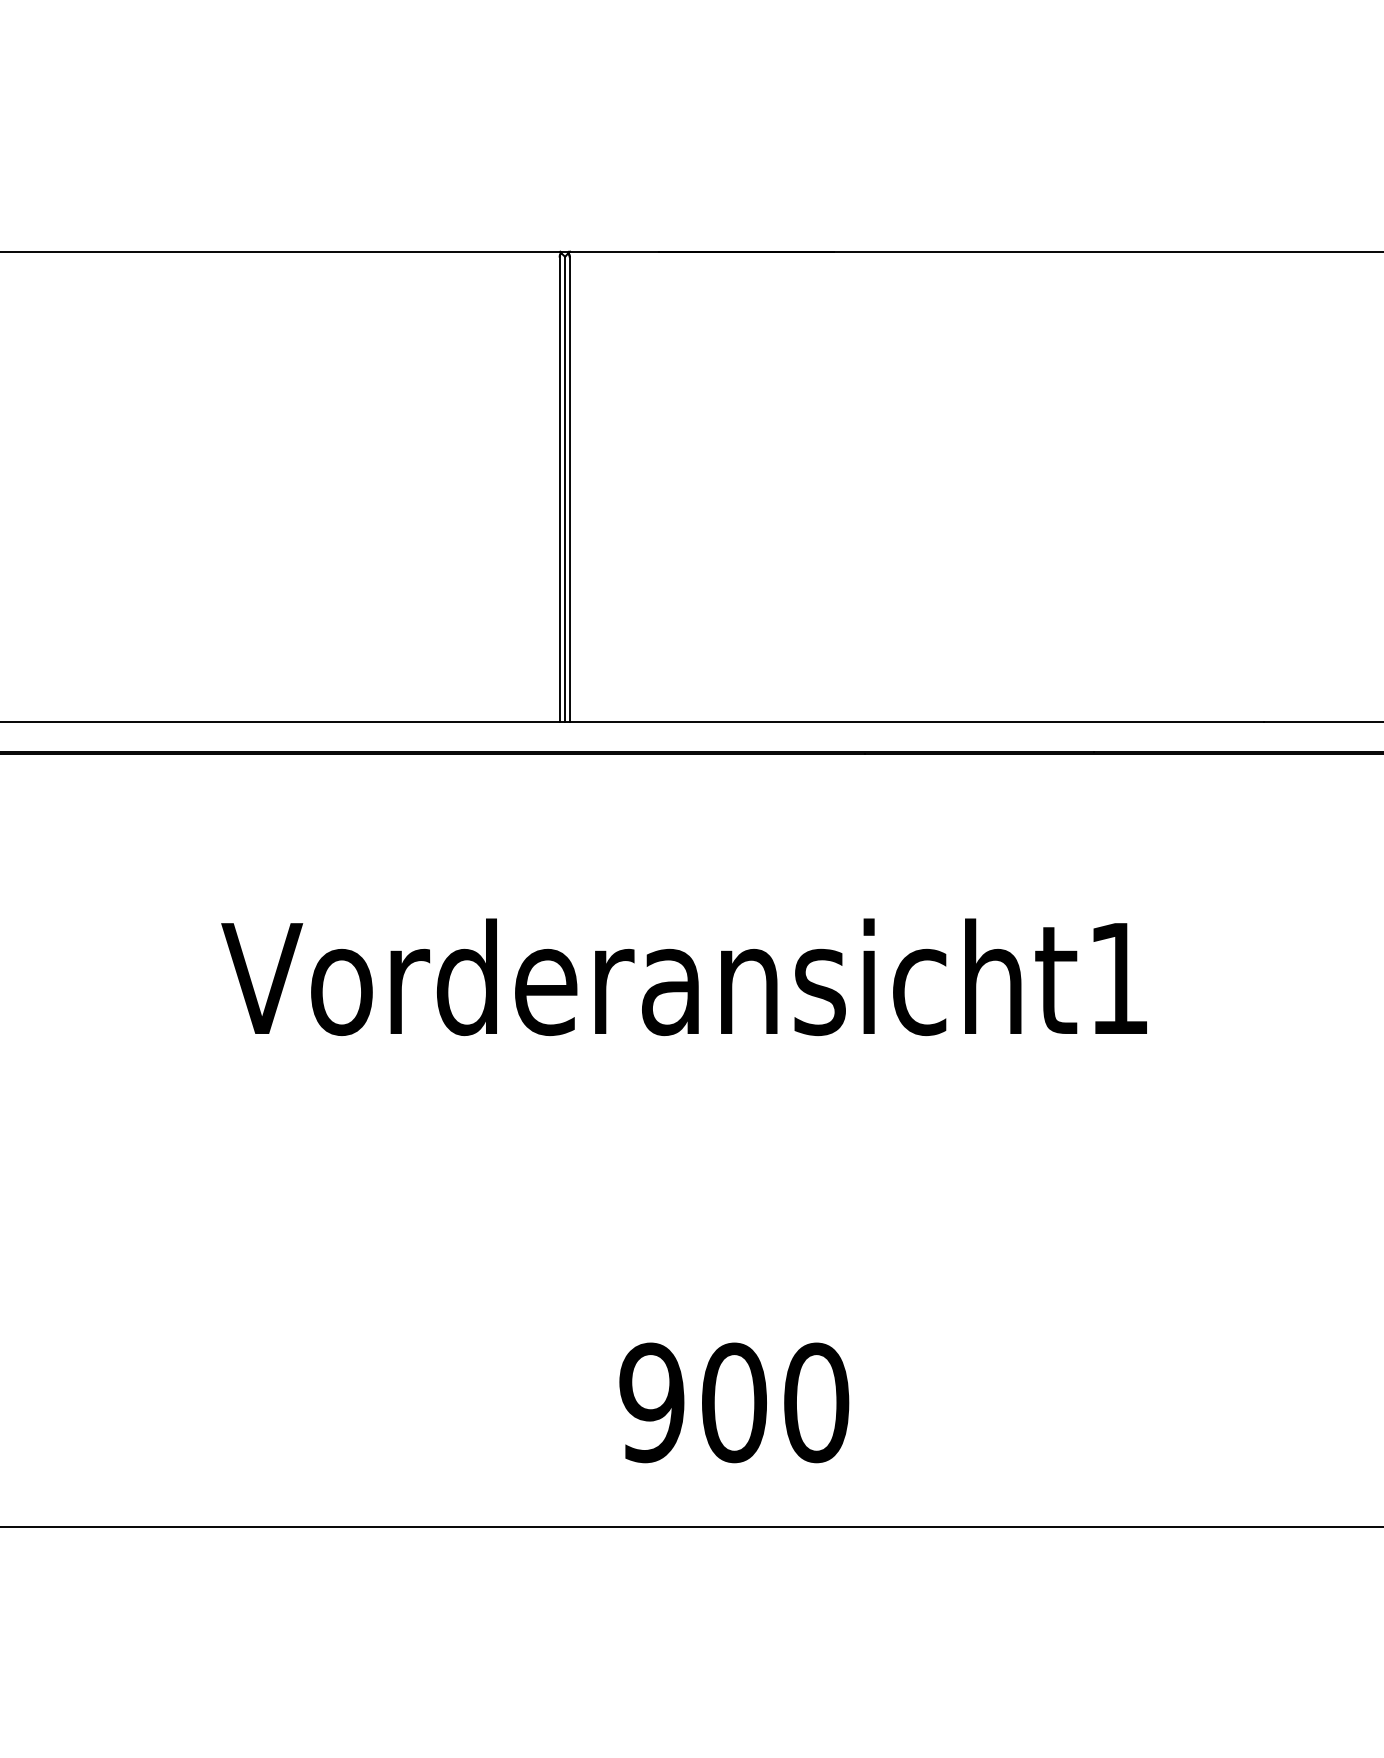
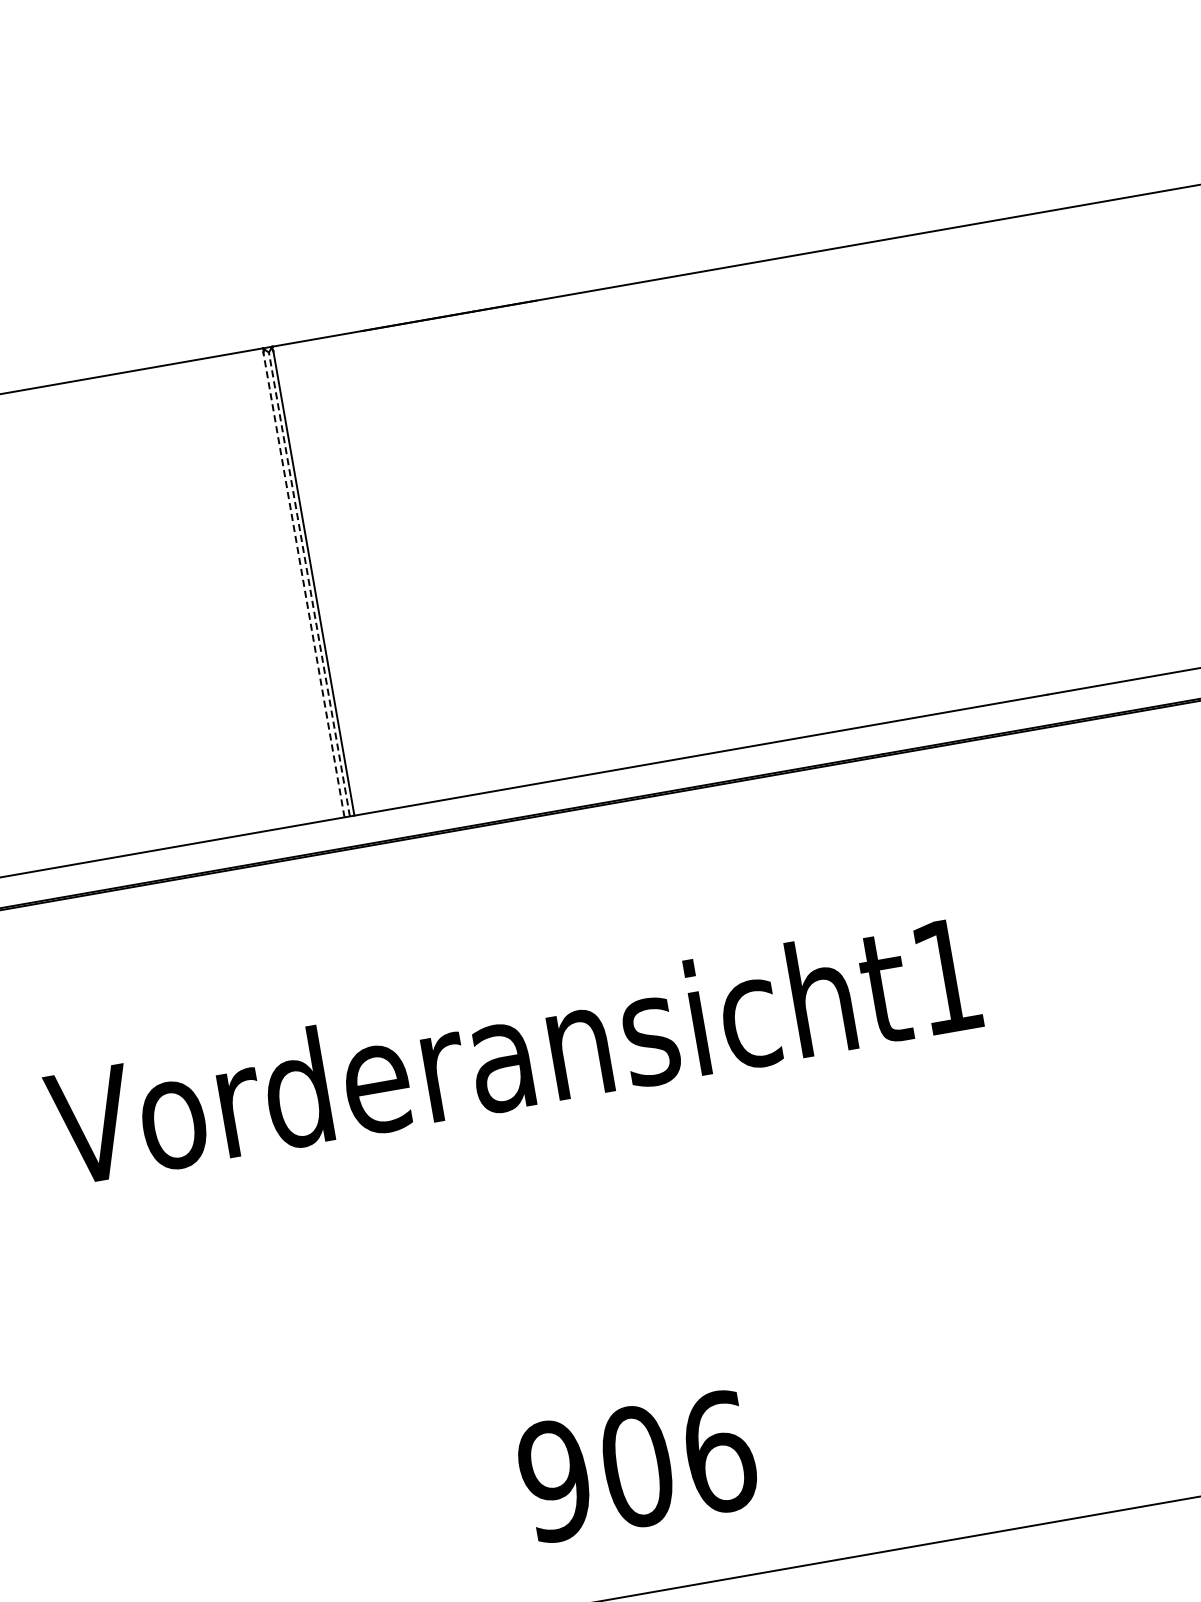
line: (559, 488) -> (303, 584), solid -> dashed
line: (565, 488) -> (309, 583), solid -> dashed
text: (816, 1402) -> (719, 1451), 900 -> 906

